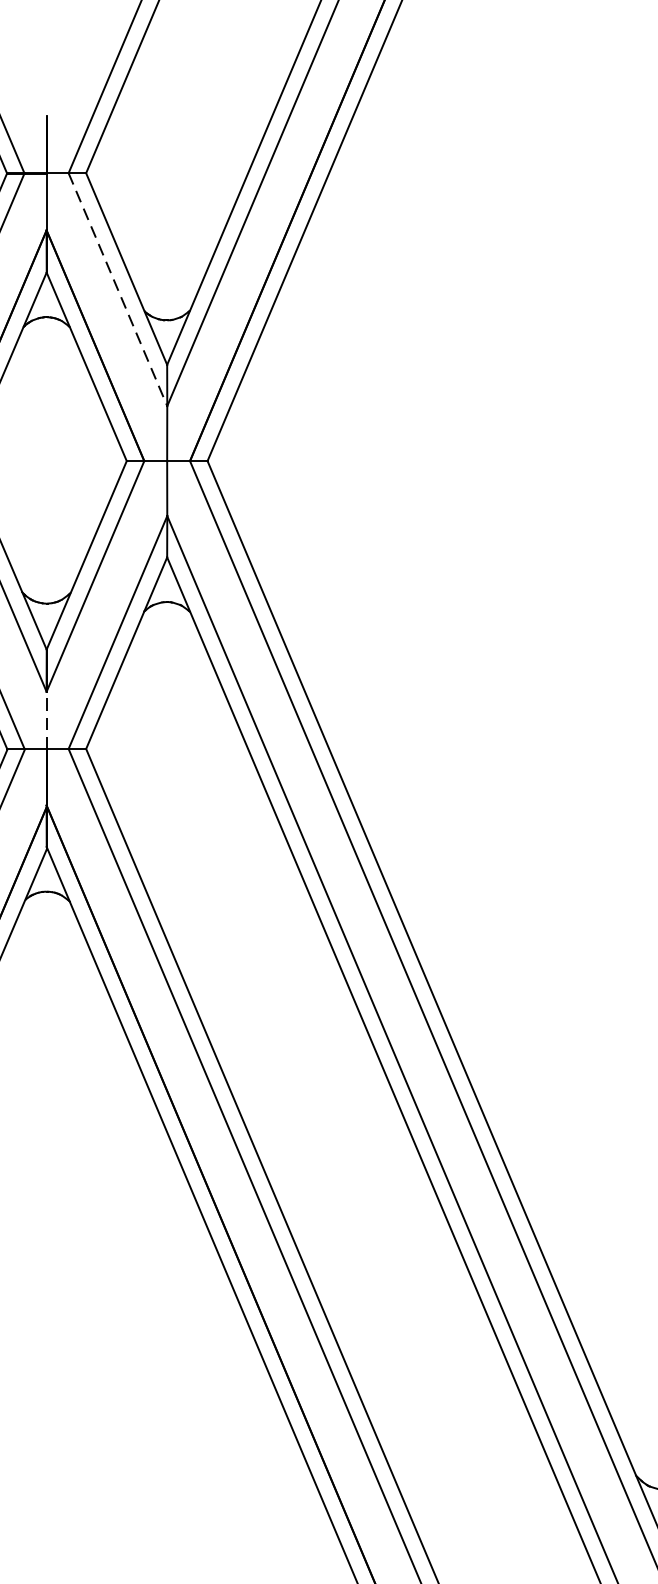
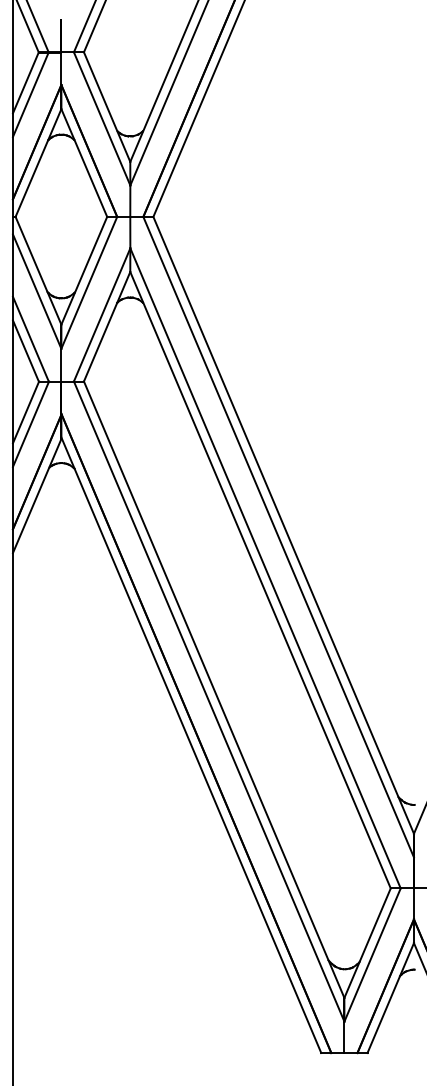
line: (118, 290) -> (102, 119), dashed -> solid
line: (46, 719) -> (61, 364), dashed -> solid

